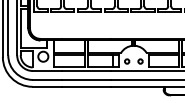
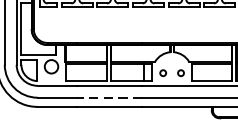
line: (86, 79) -> (109, 97), solid -> dashed

